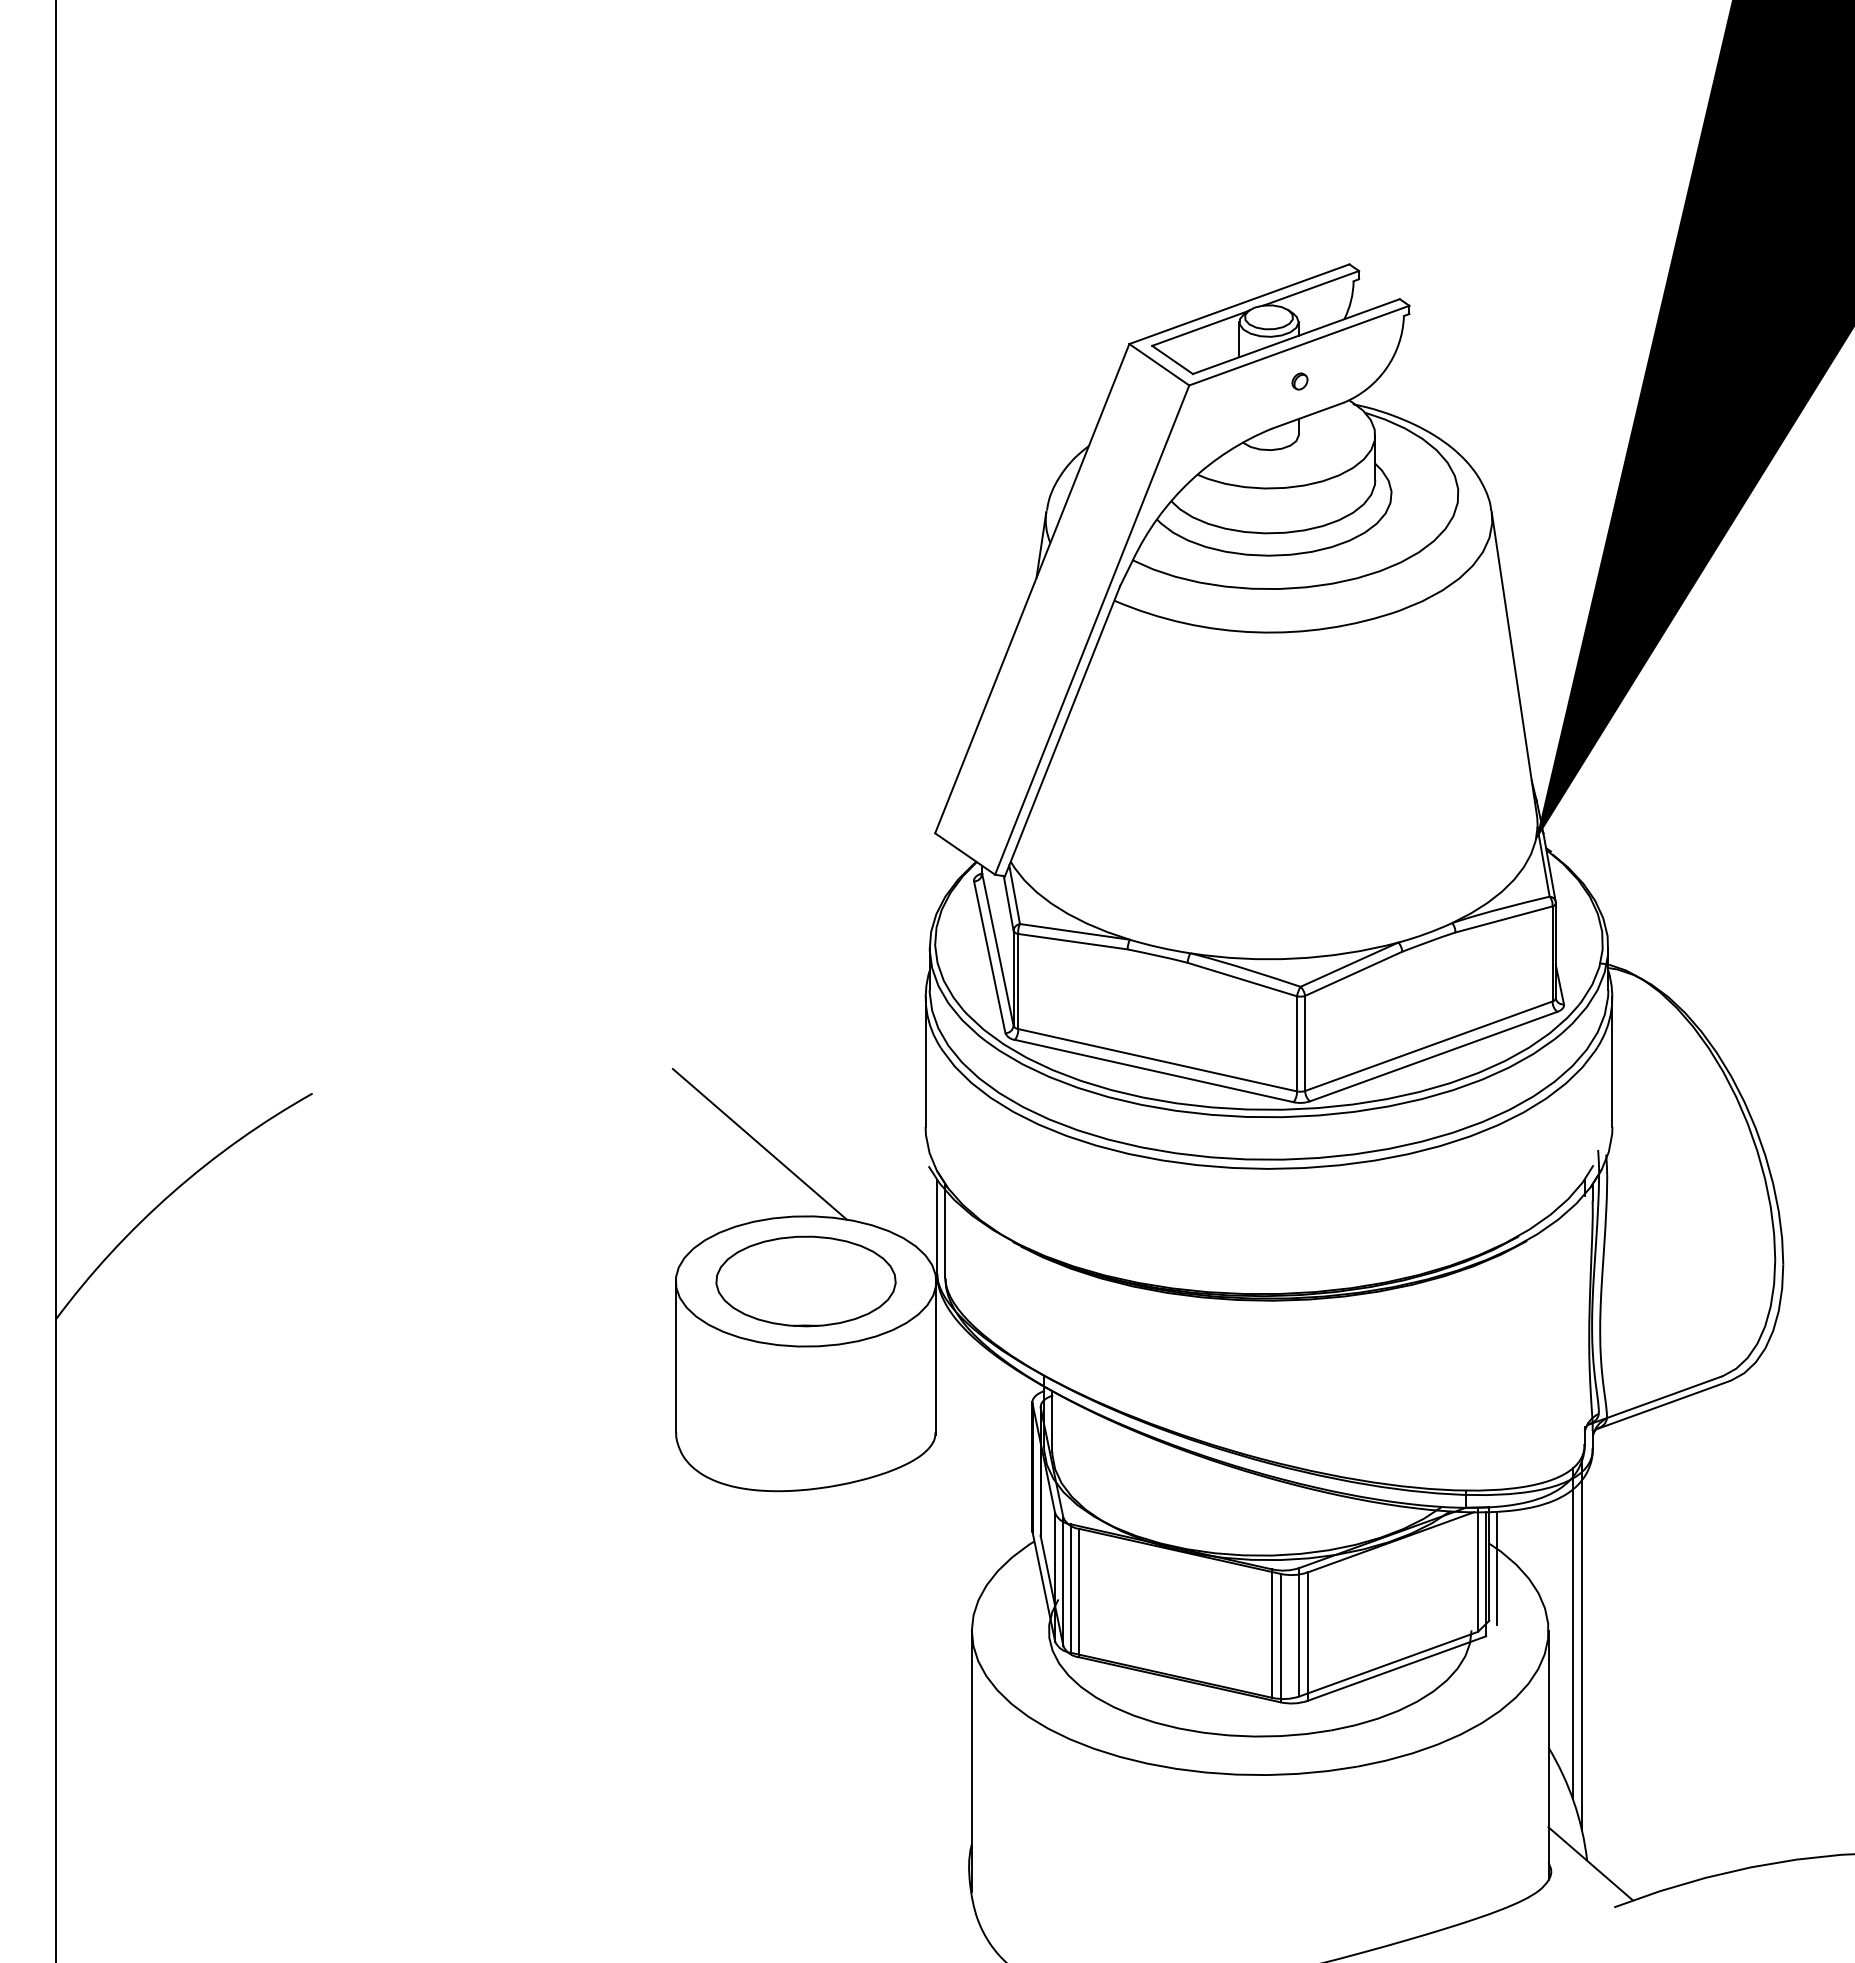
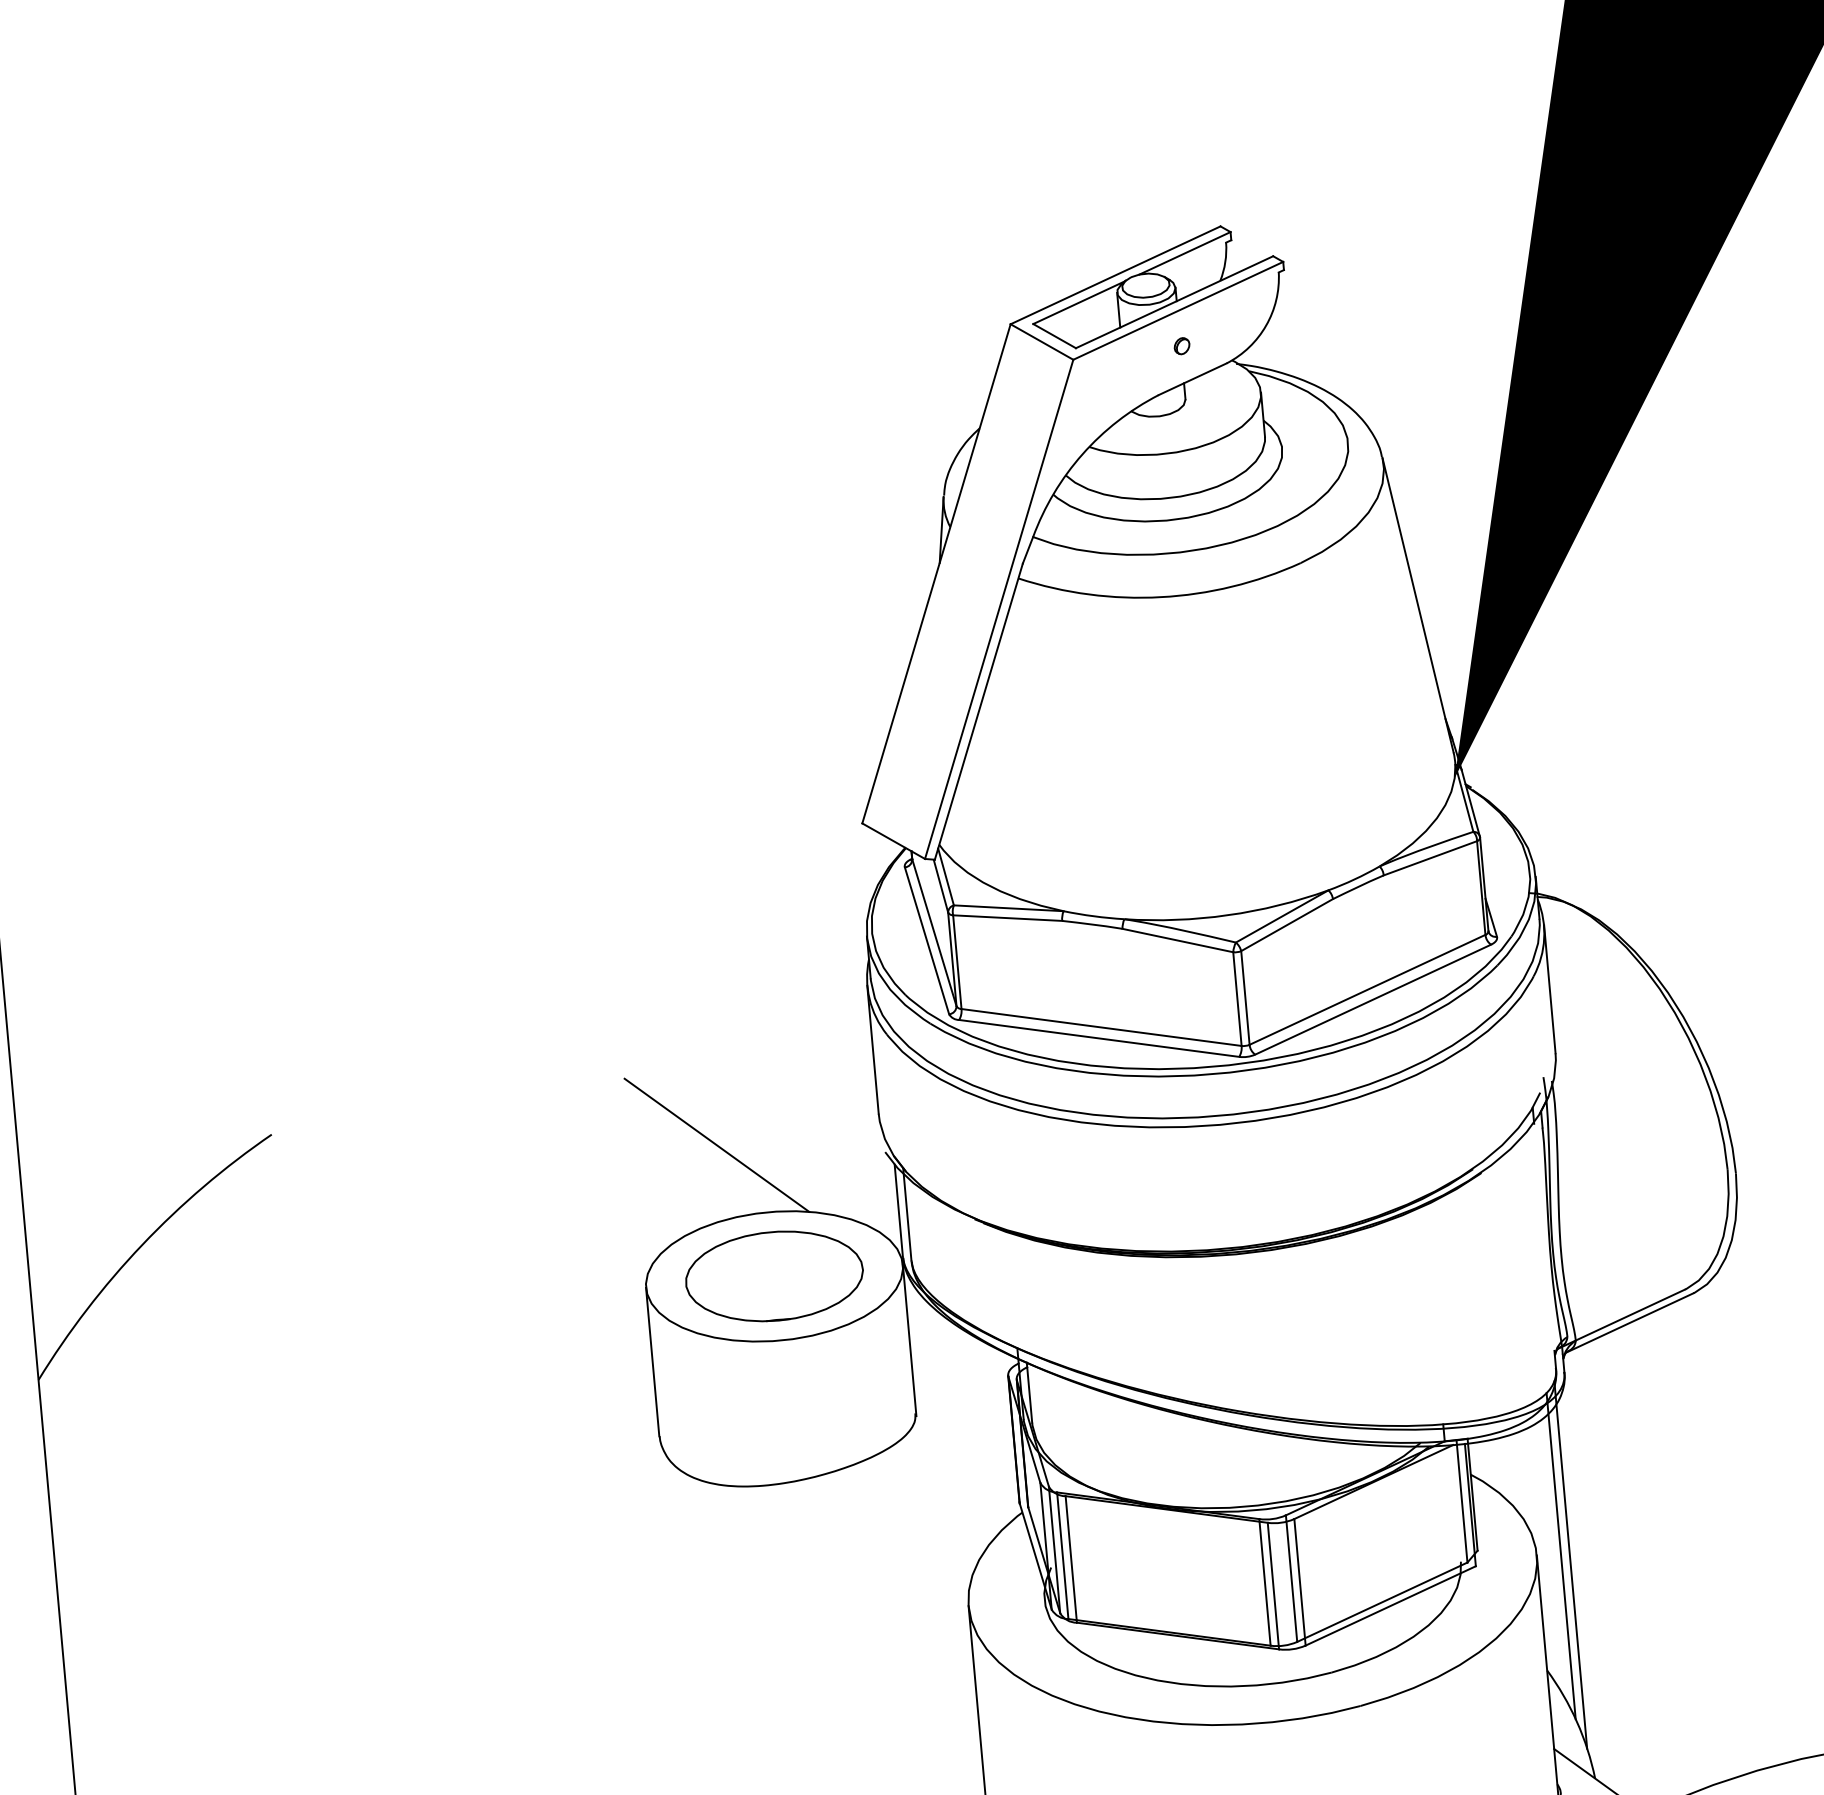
line: (1497, 1568) -> (1481, 1498), removed

